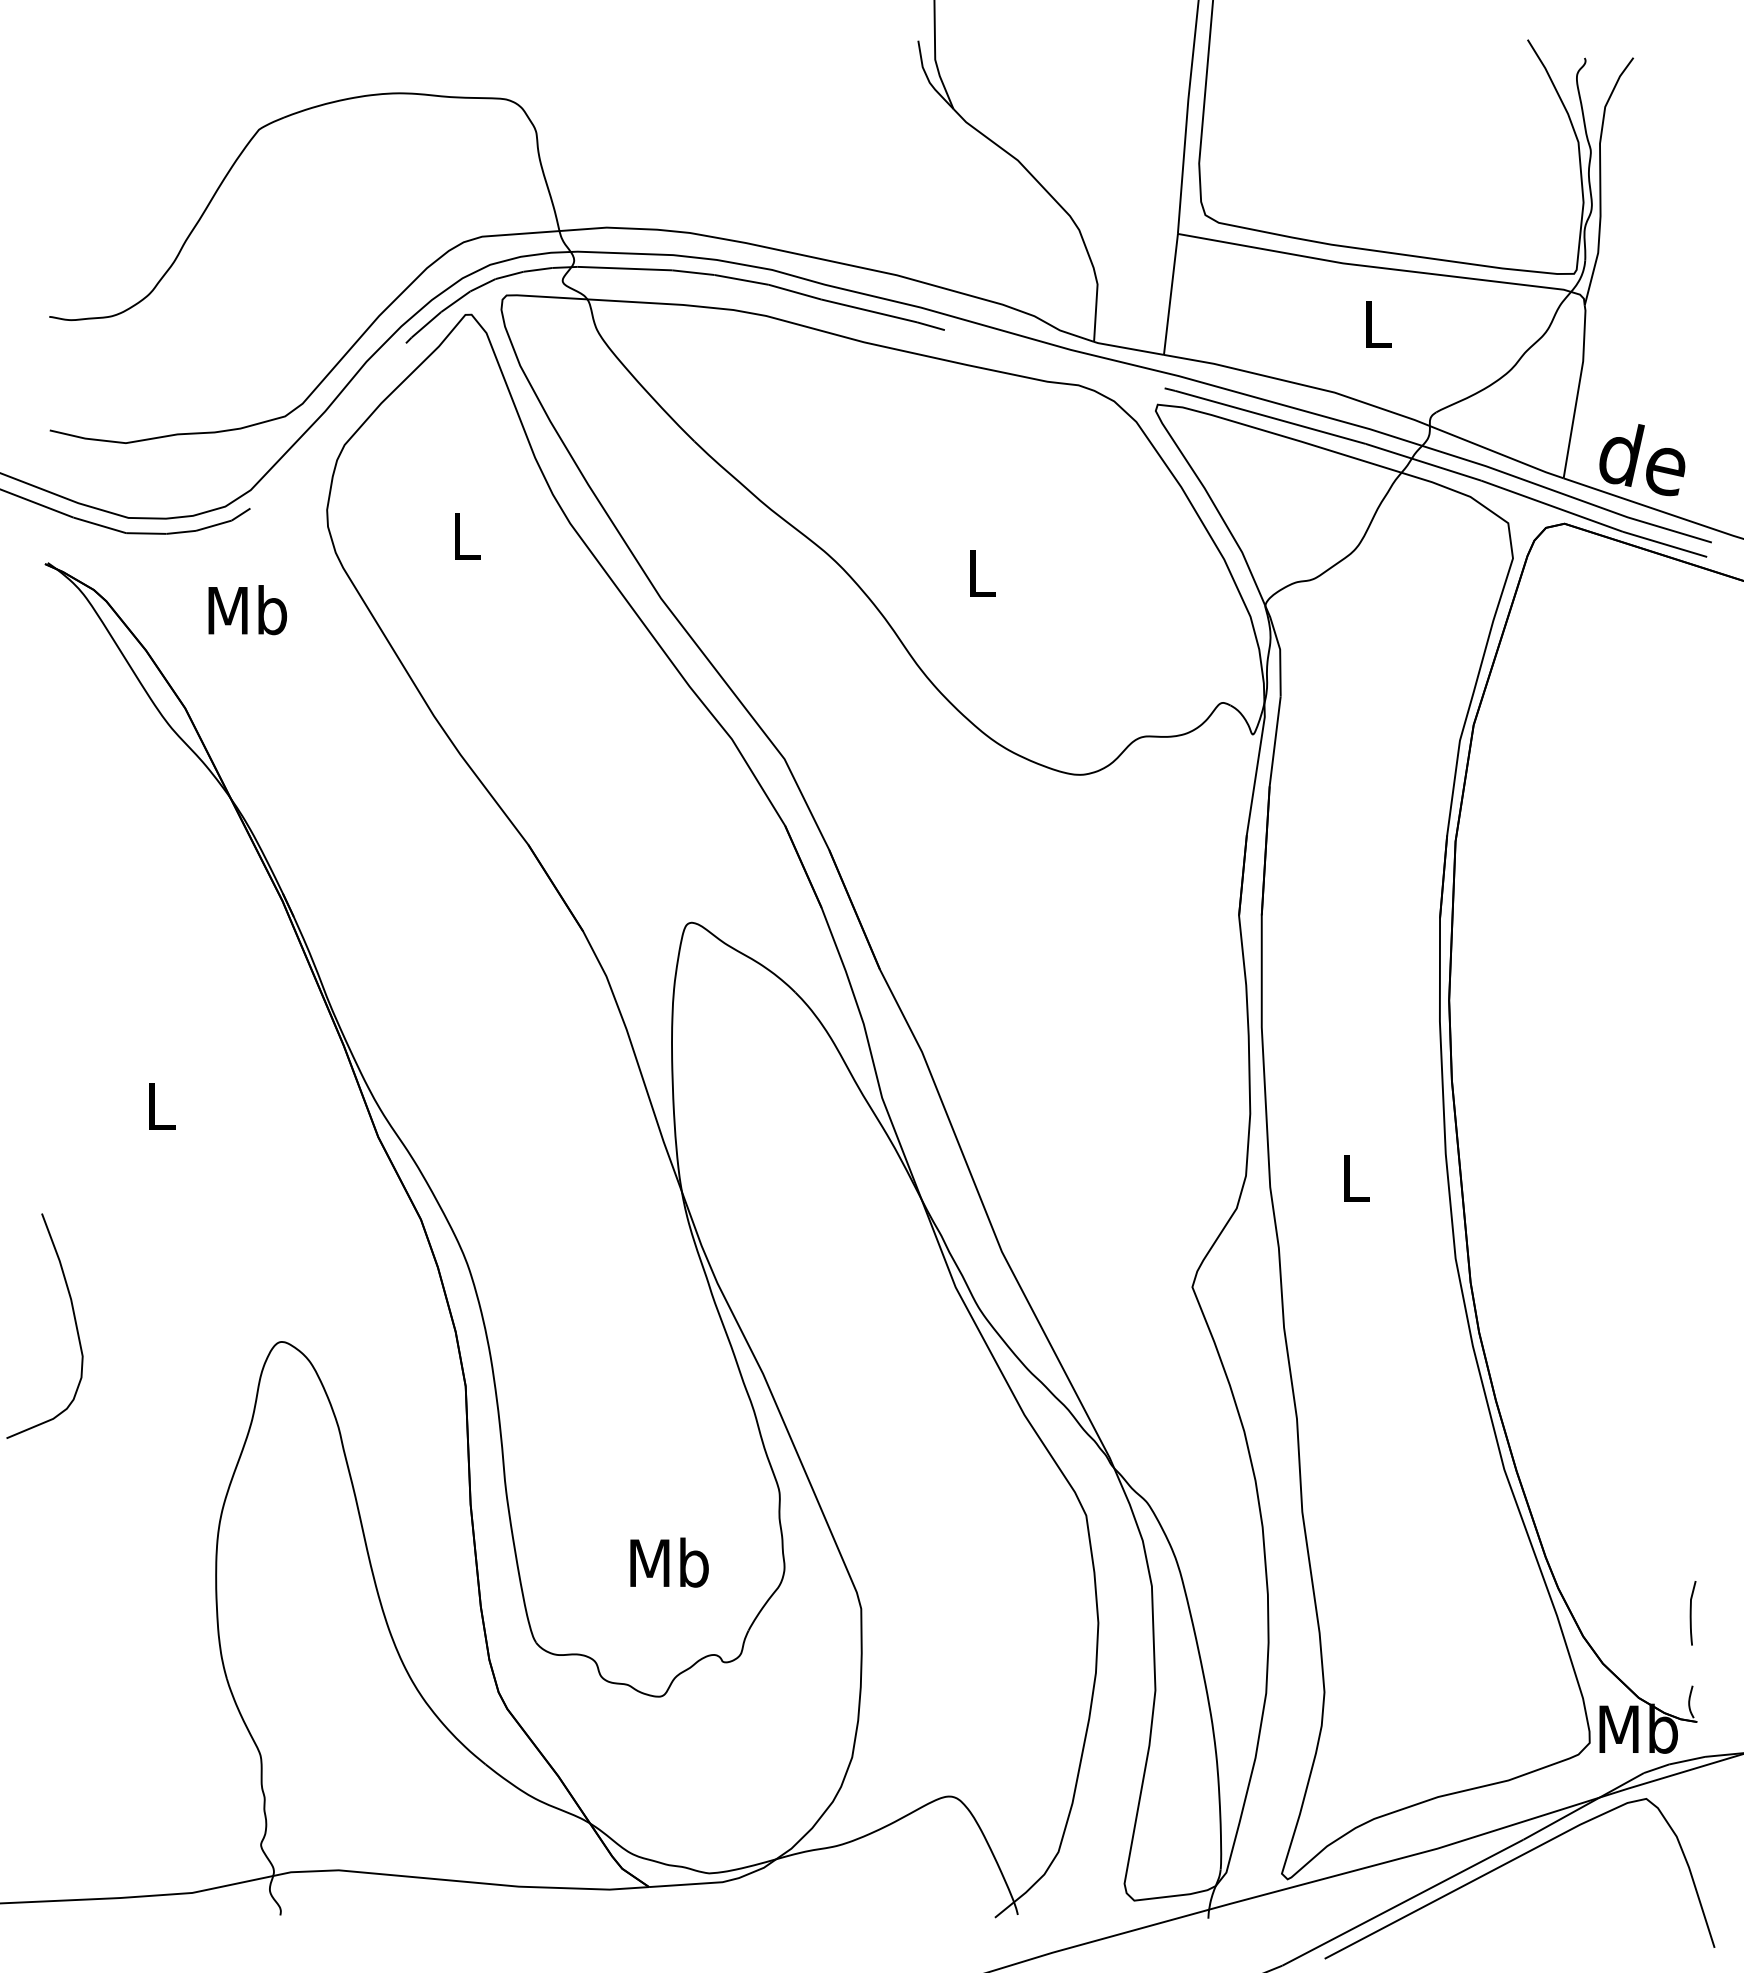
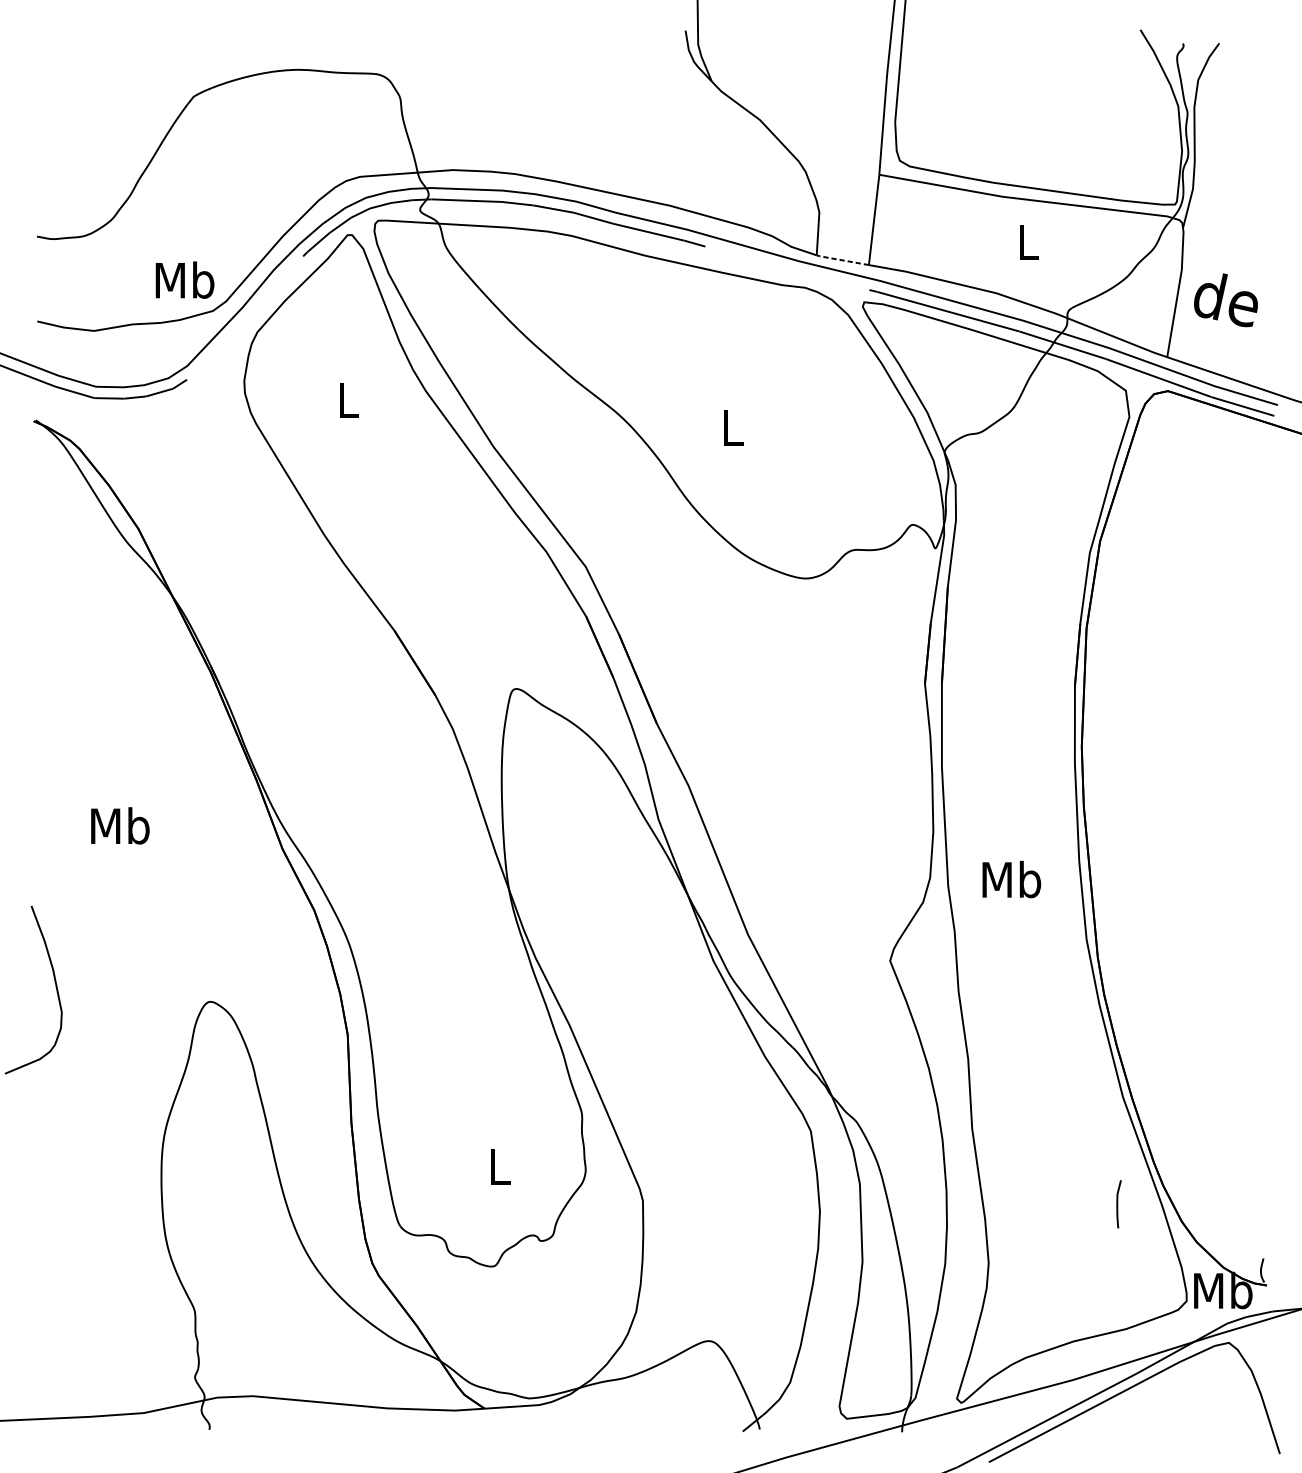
line: (1127, 348) -> (841, 260), solid -> dashed
text: (1642, 460) -> (1226, 300), moved
text: (247, 610) -> (184, 280), moved
text: (161, 1106) -> (120, 826), L -> Mb
text: (1355, 1178) -> (1011, 879), L -> Mb
text: (669, 1562) -> (499, 1166), Mb -> L
curve: (1691, 1613) -> (1117, 1204), moved

